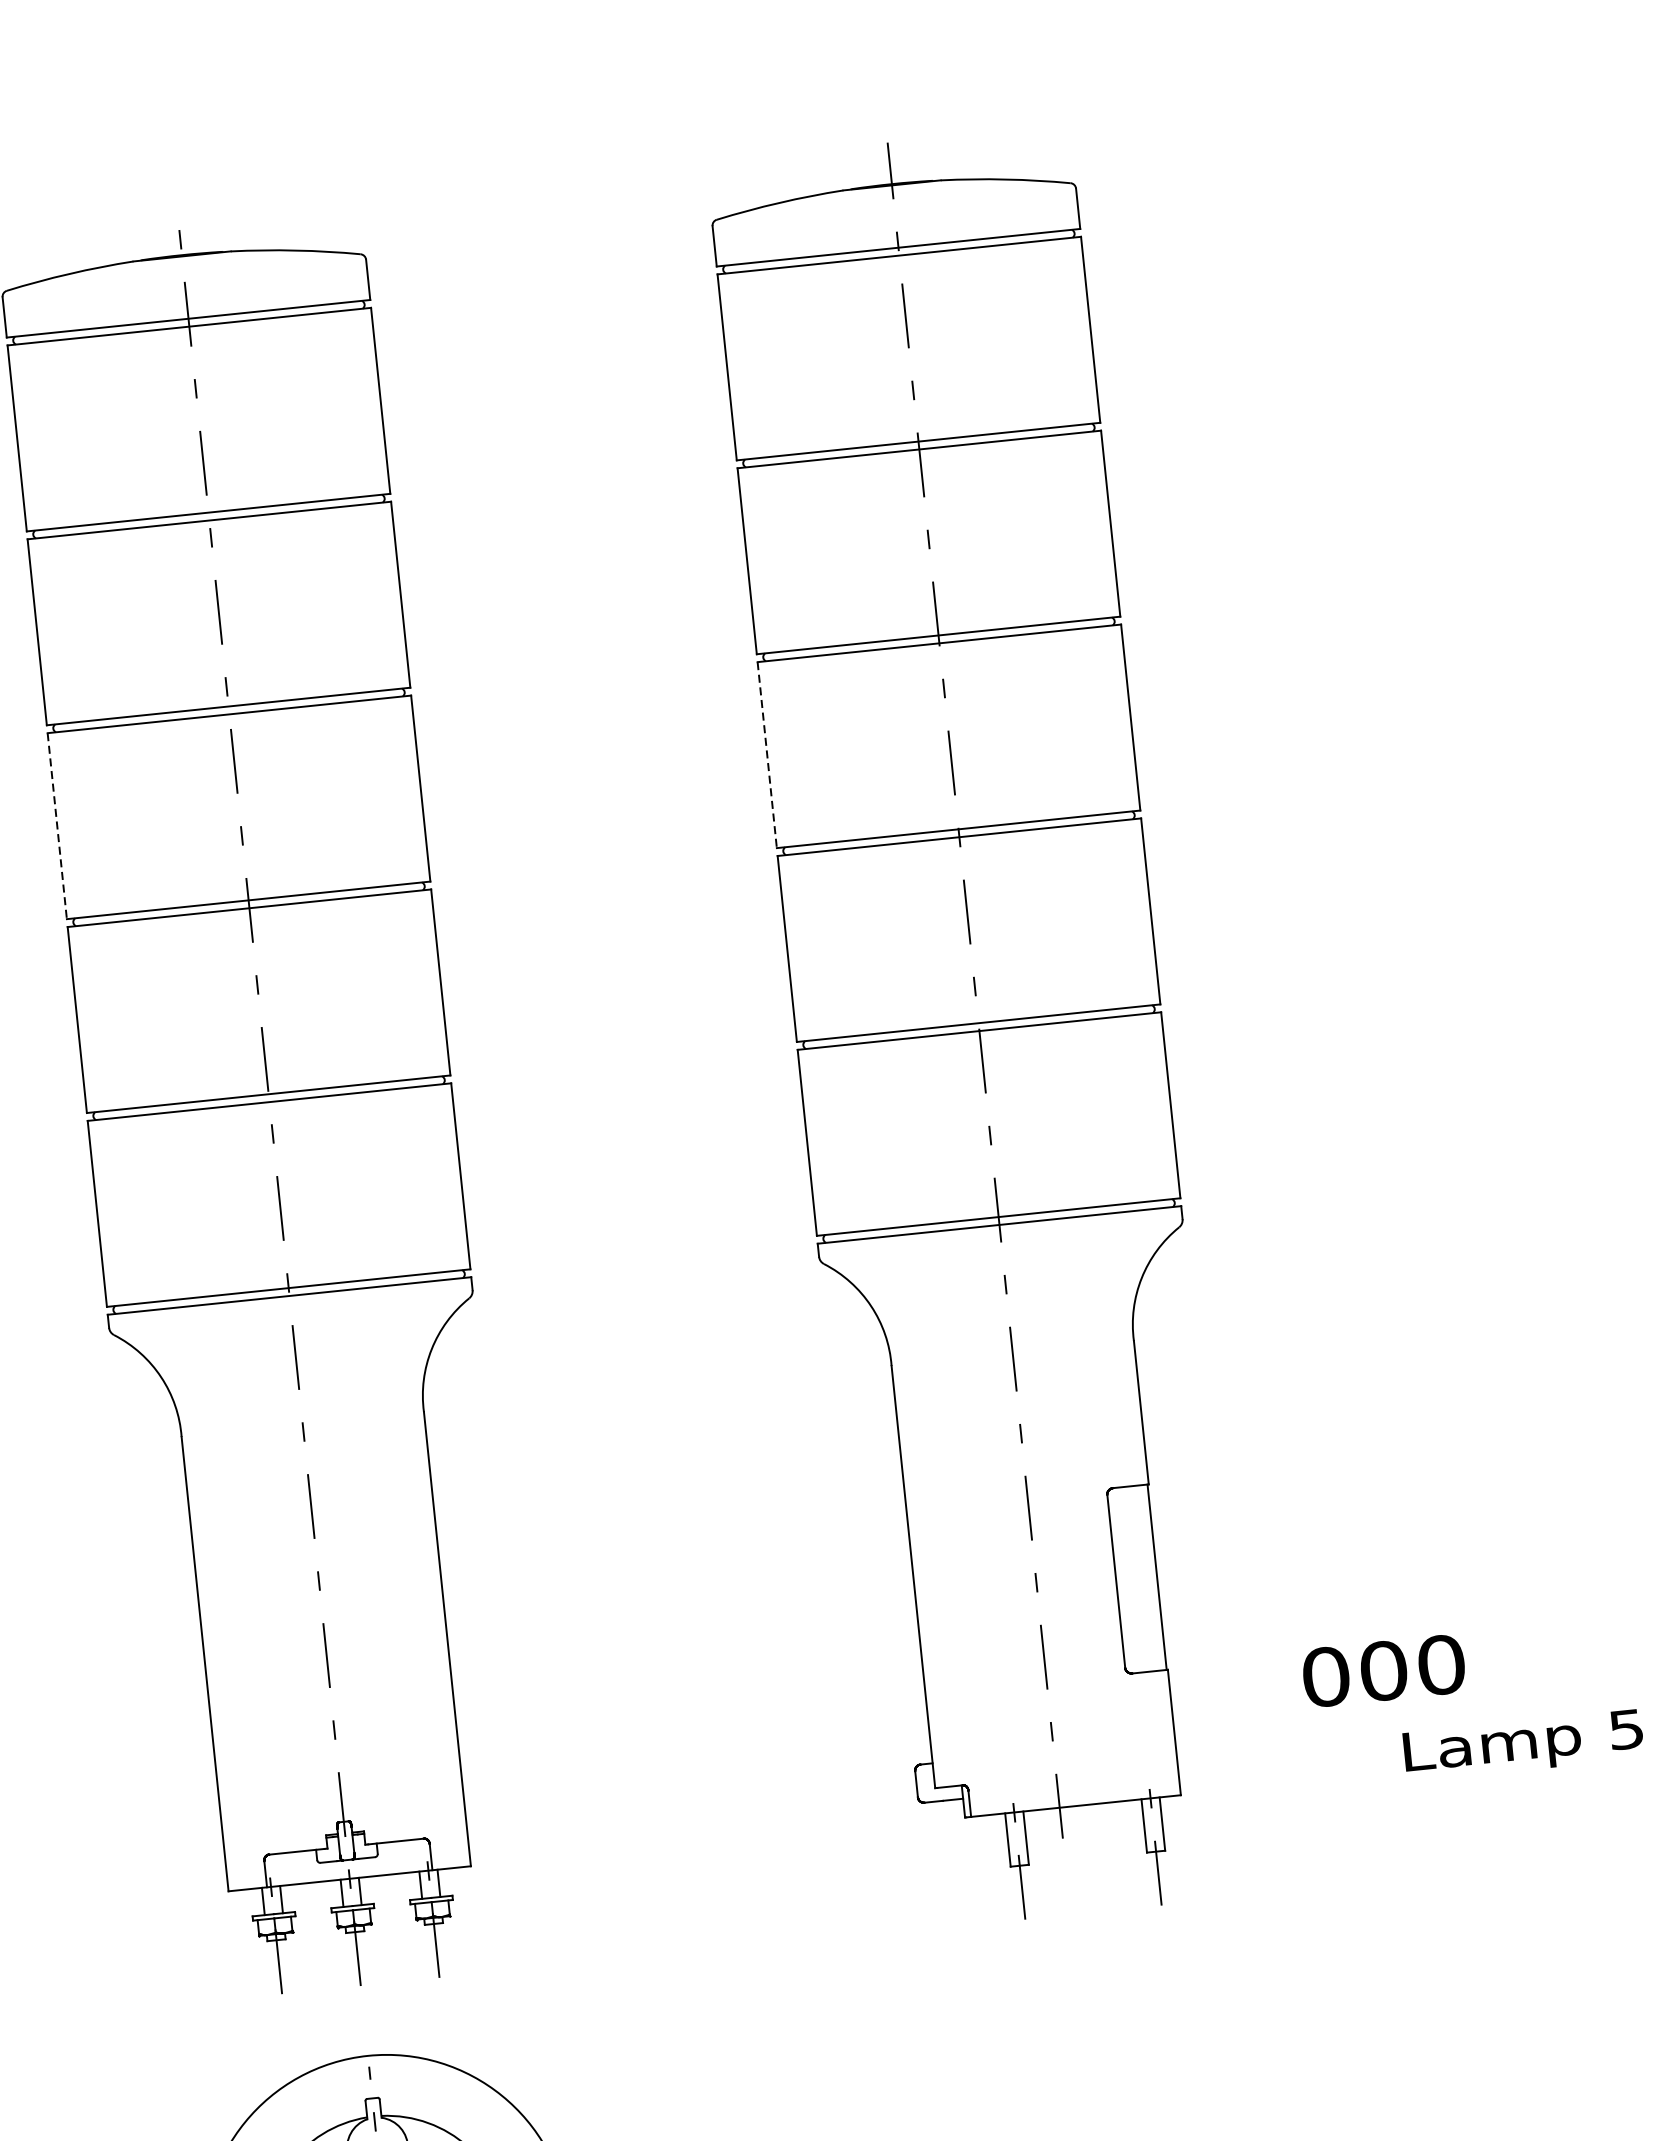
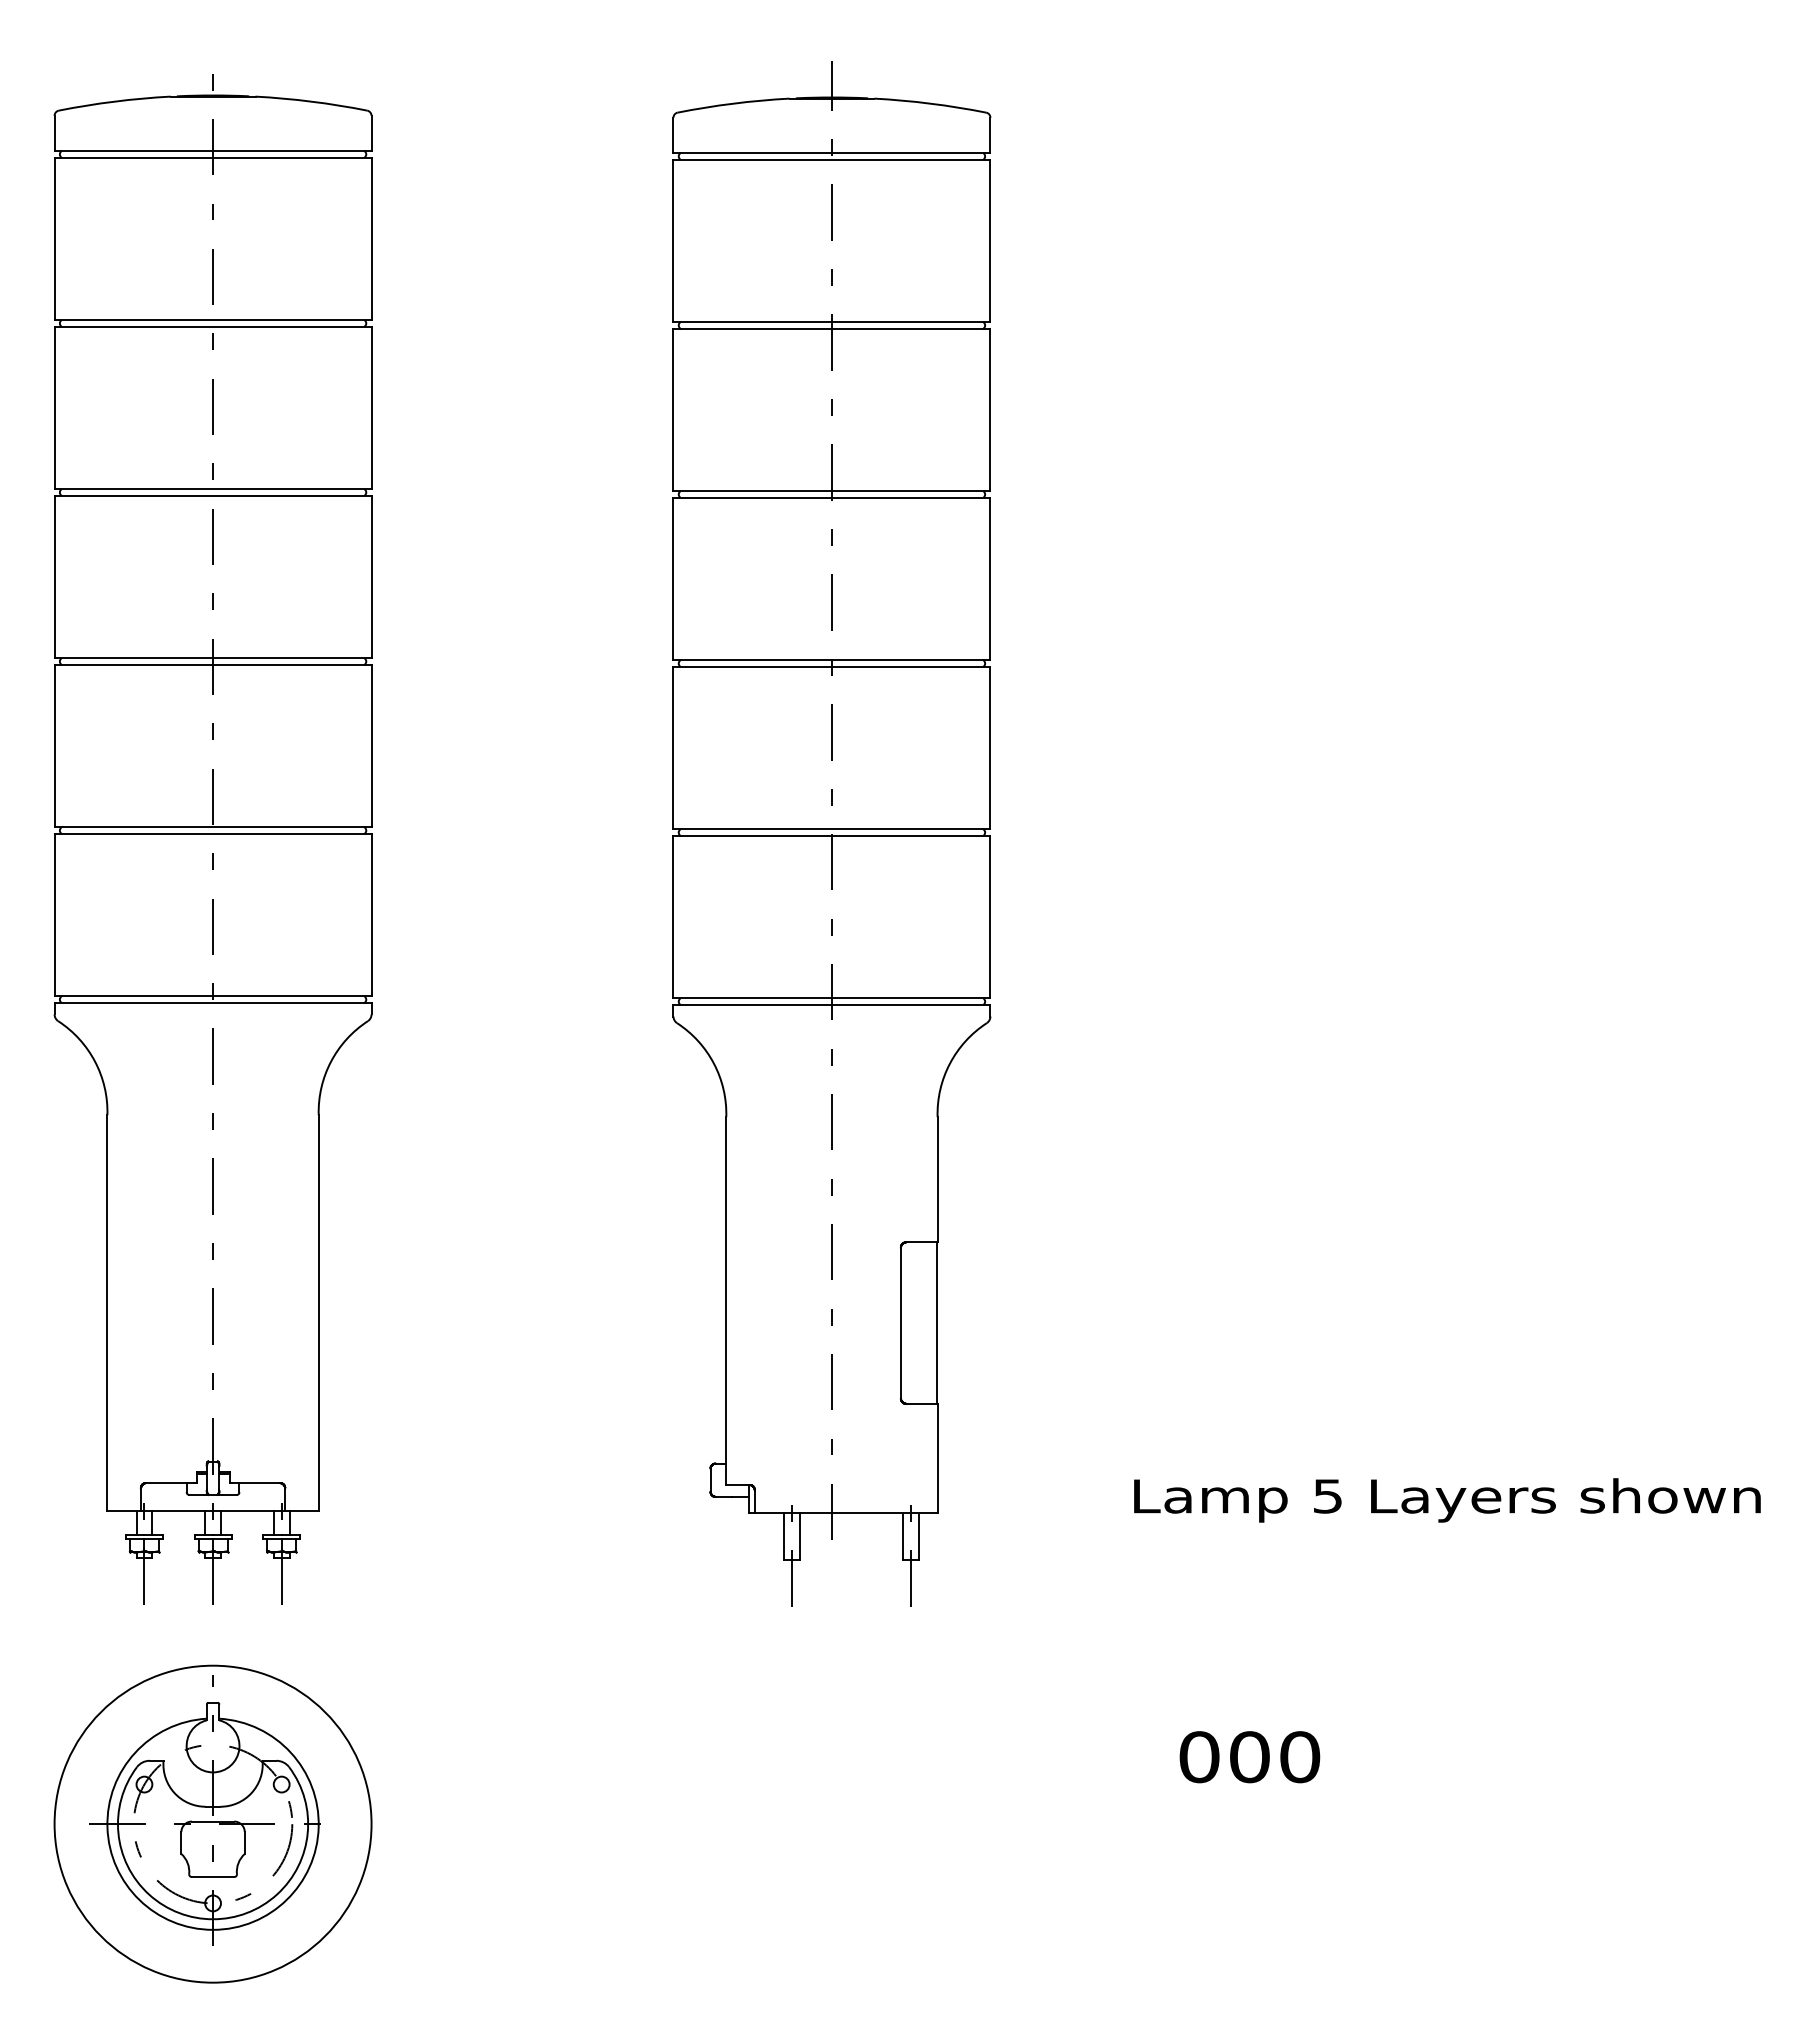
line: (767, 755) -> (673, 579), dashed -> solid
line: (57, 826) -> (54, 577), dashed -> solid
text: (1383, 1671) -> (1249, 1757), moved

